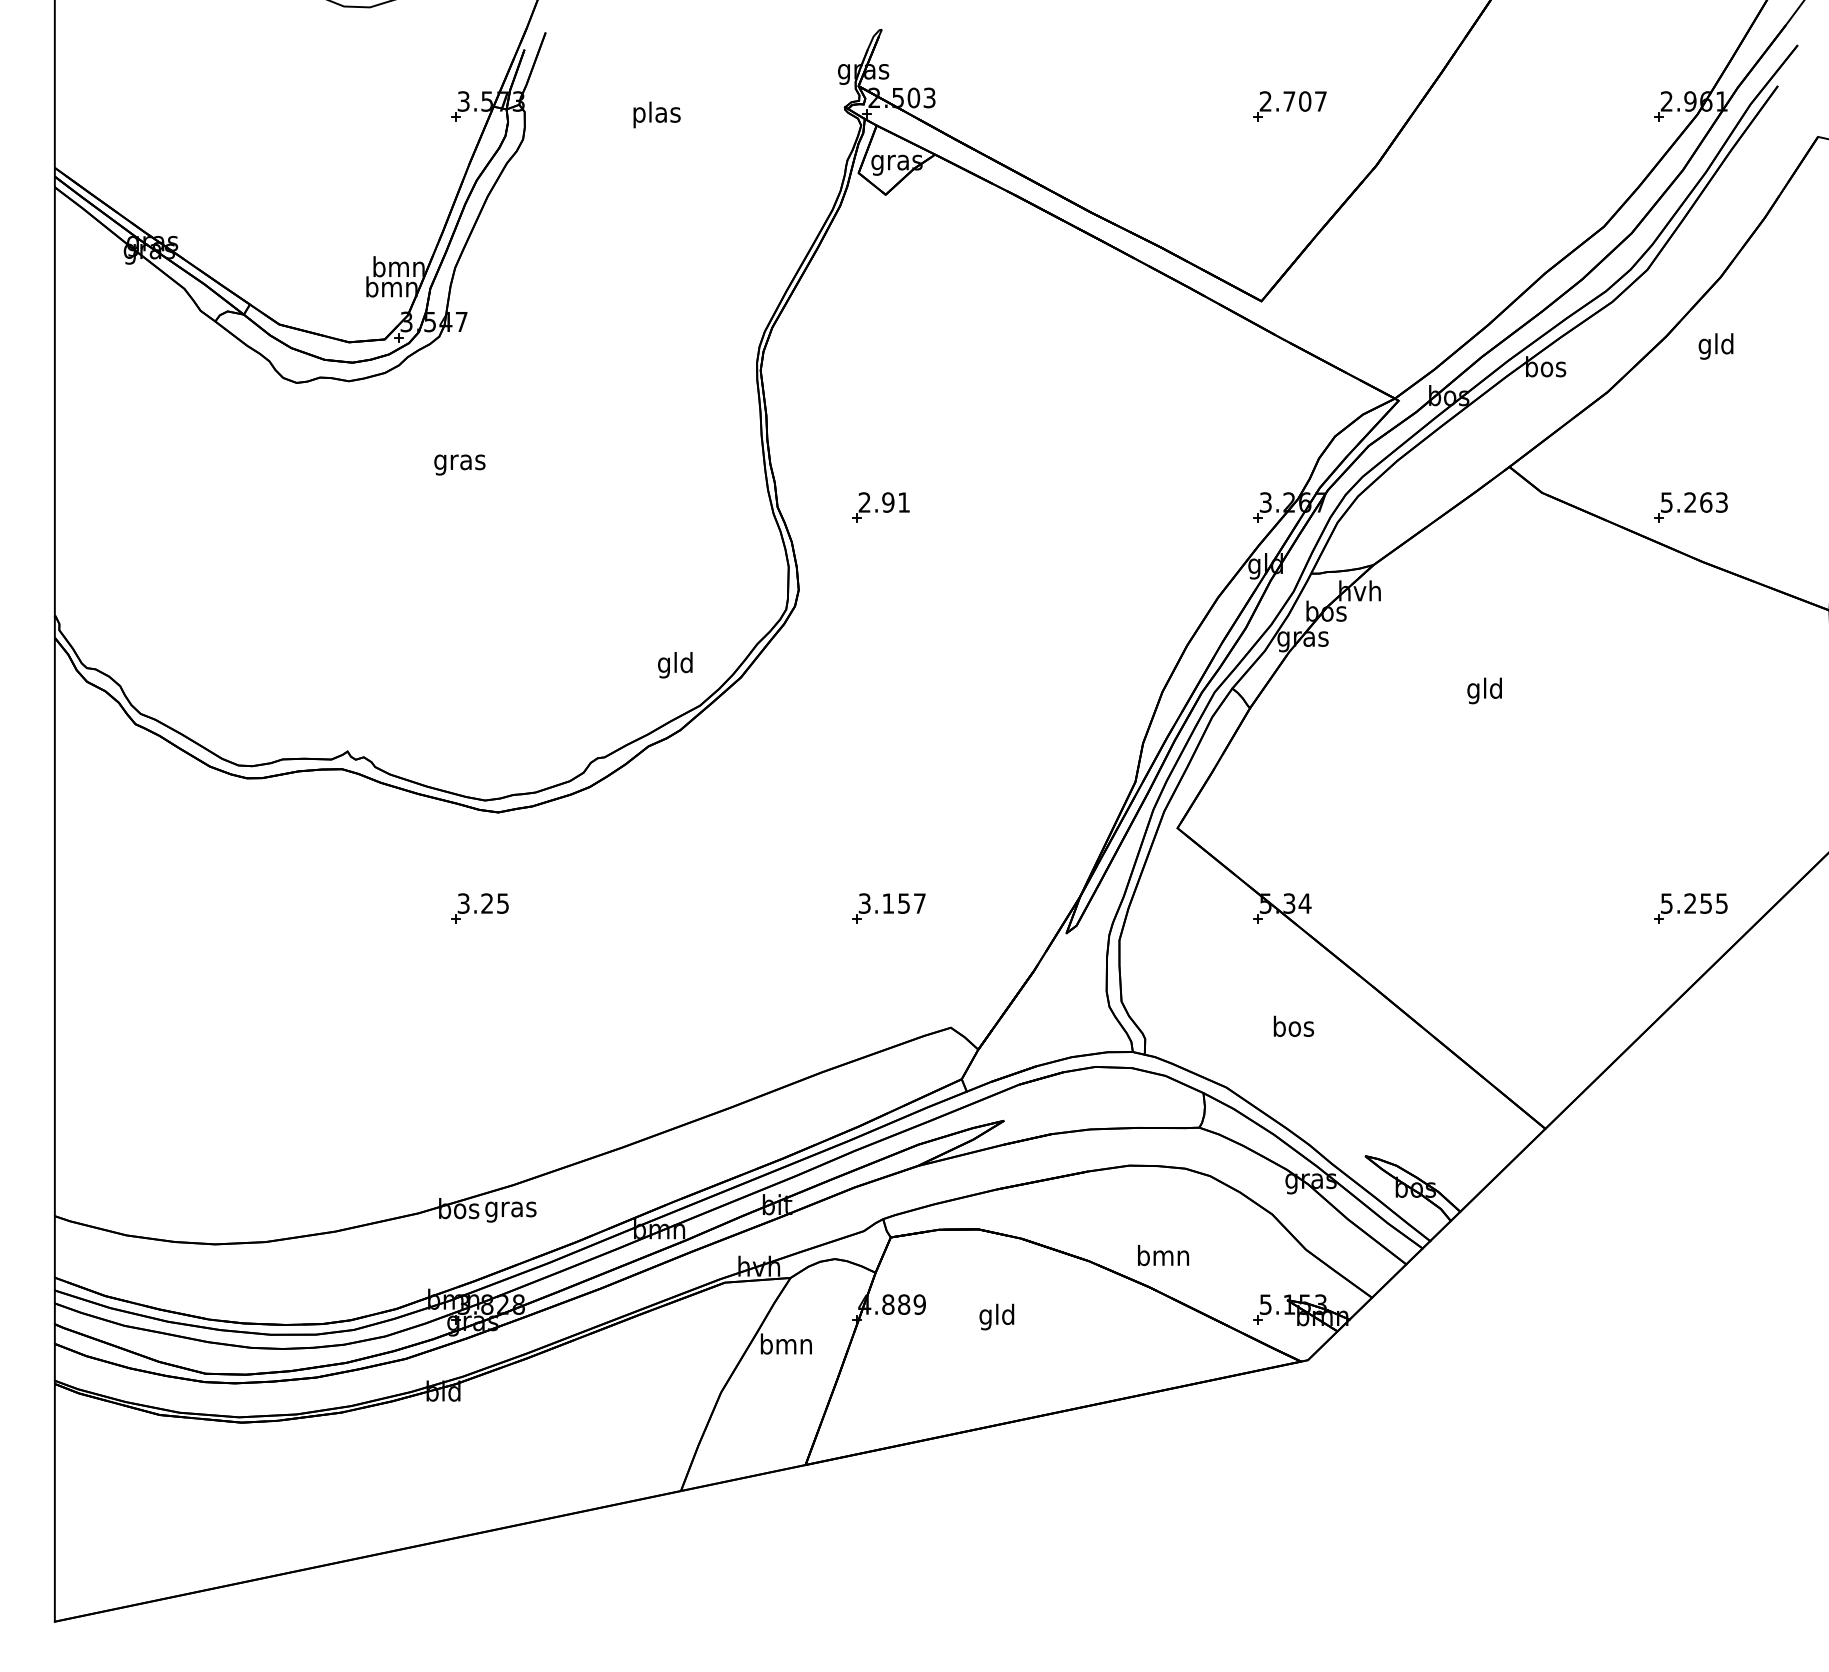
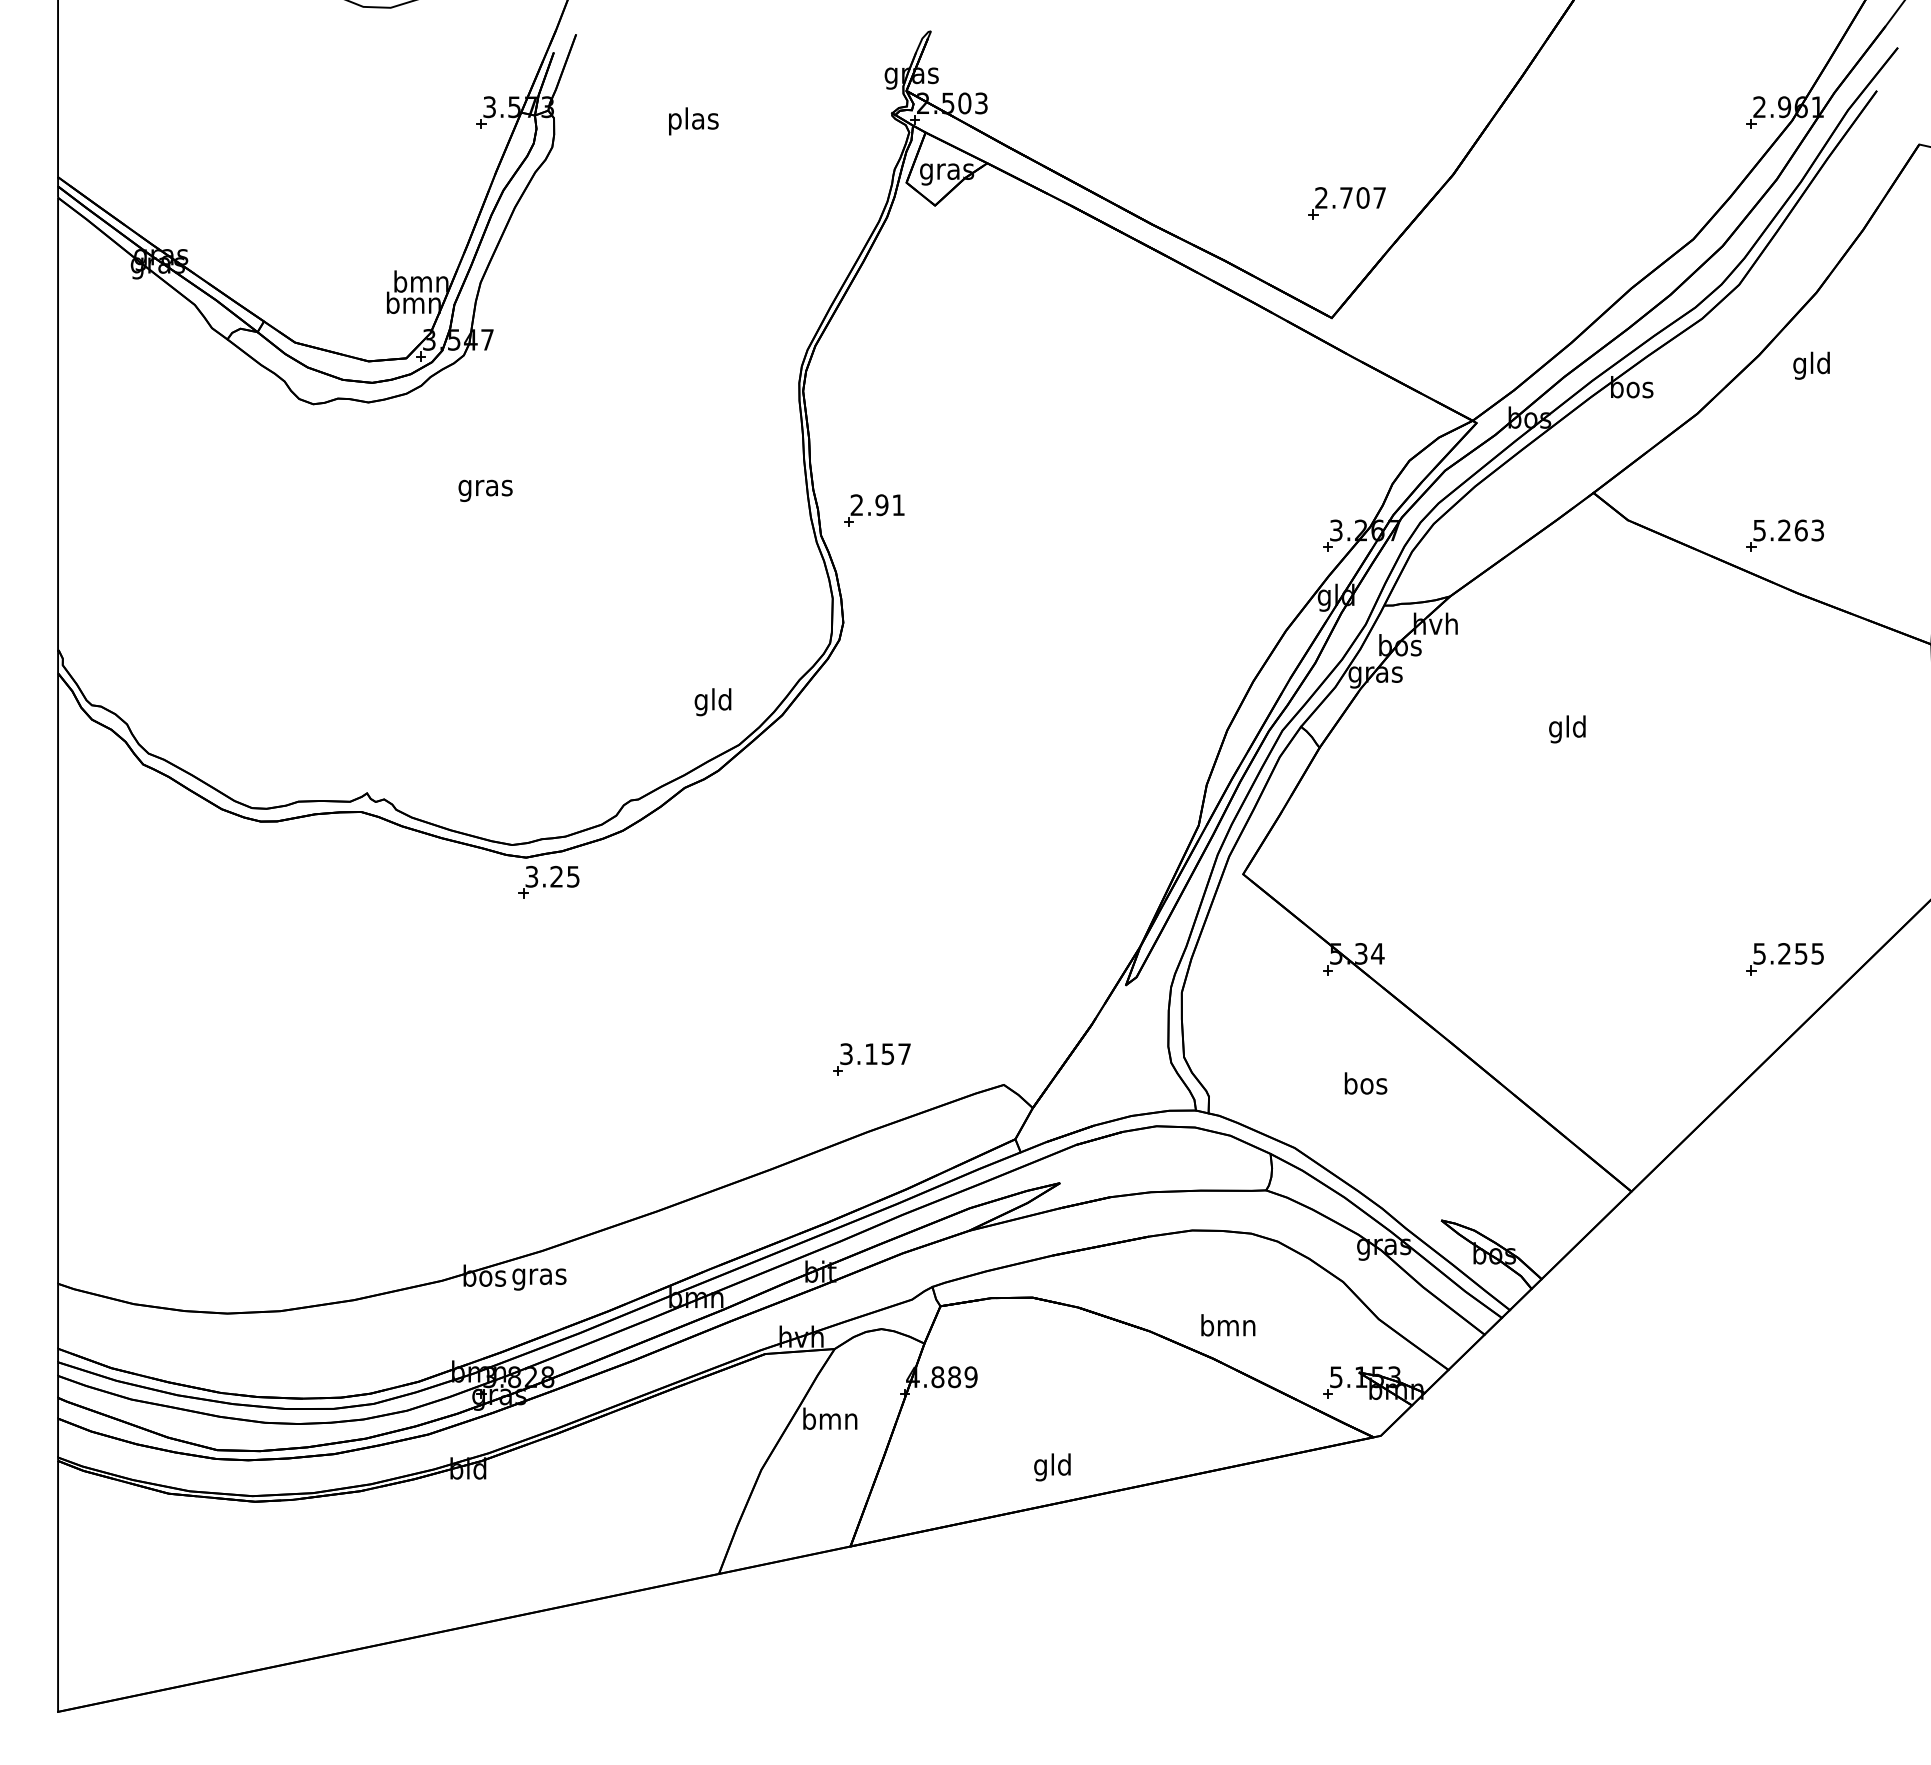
part: (1289, 106) -> (1346, 203), moved
part: (880, 507) -> (873, 510), moved
part: (479, 908) -> (548, 881), moved
part: (888, 908) -> (871, 1059), moved
text: (996, 1316) -> (1052, 1466), moved

